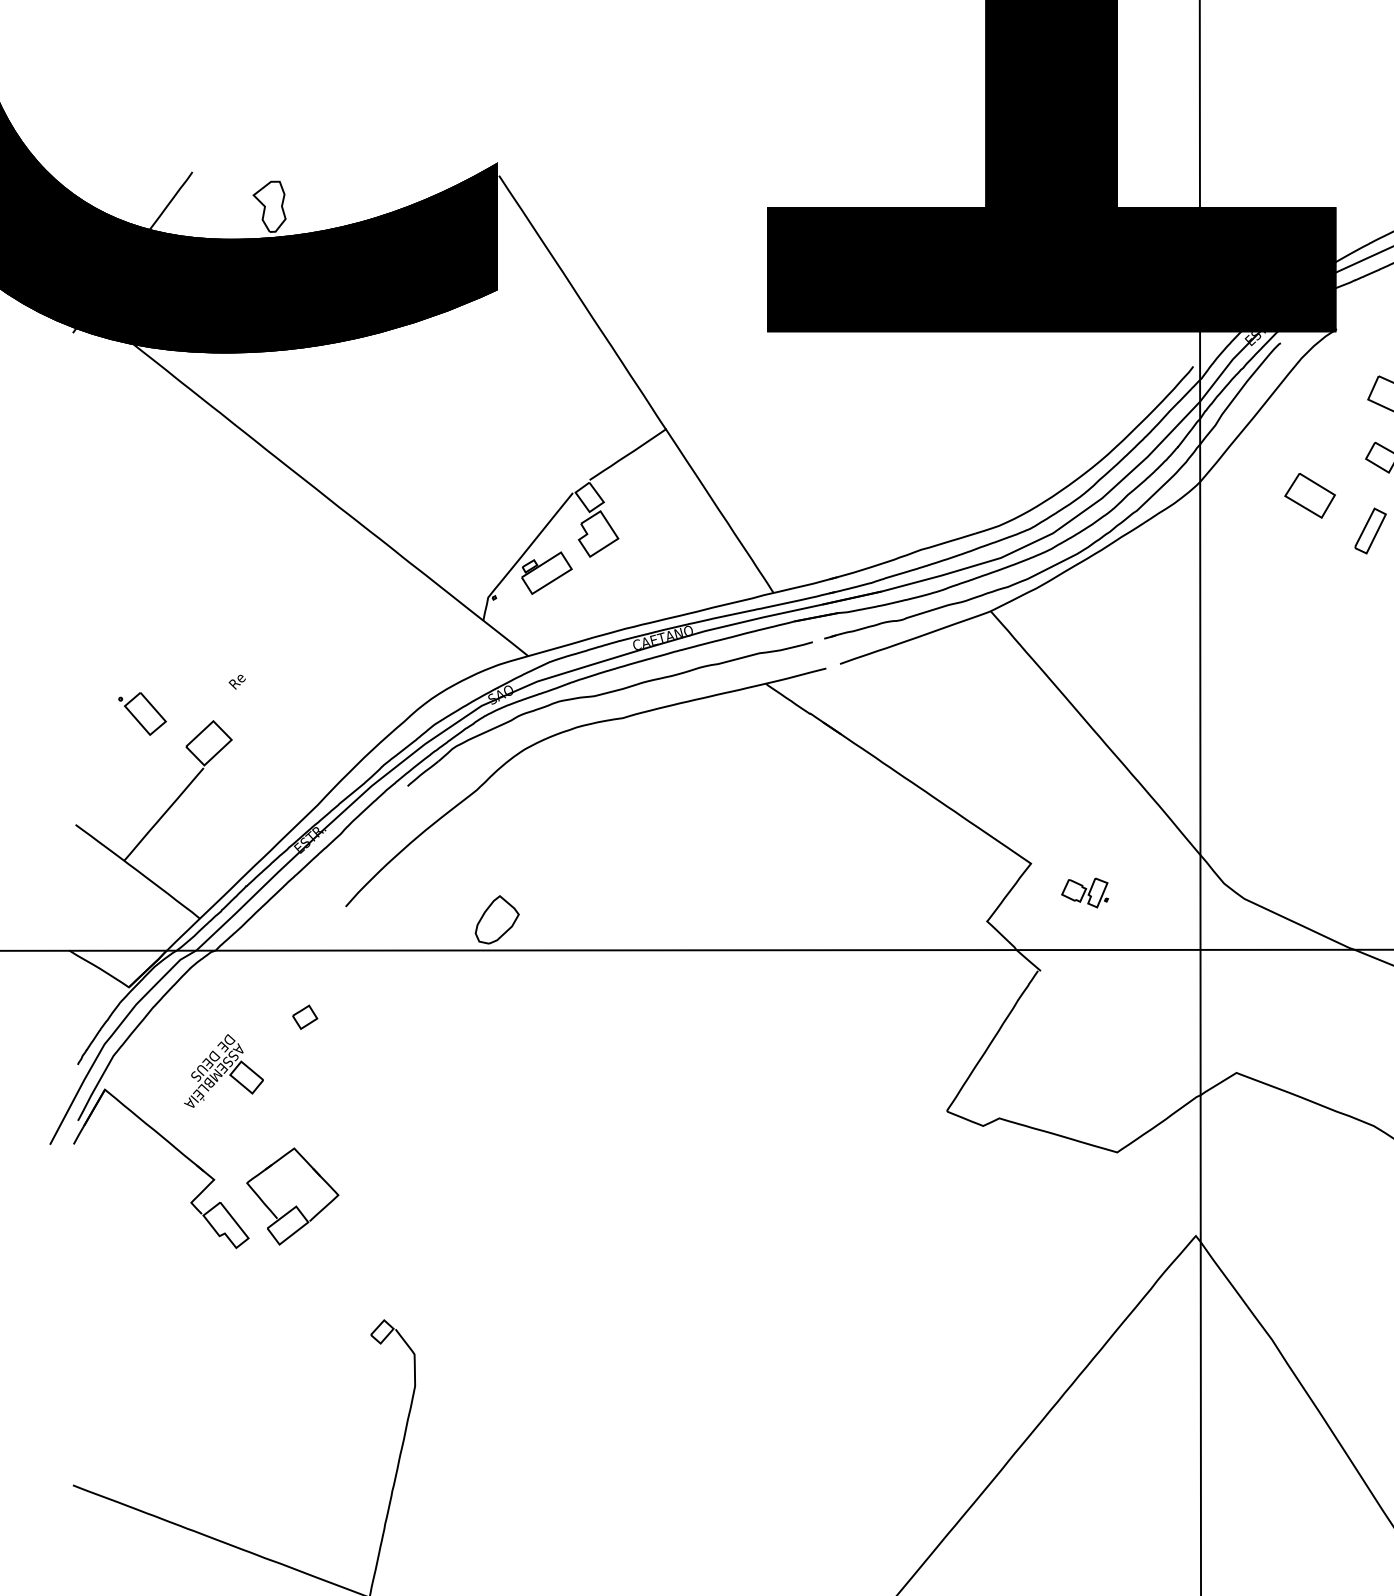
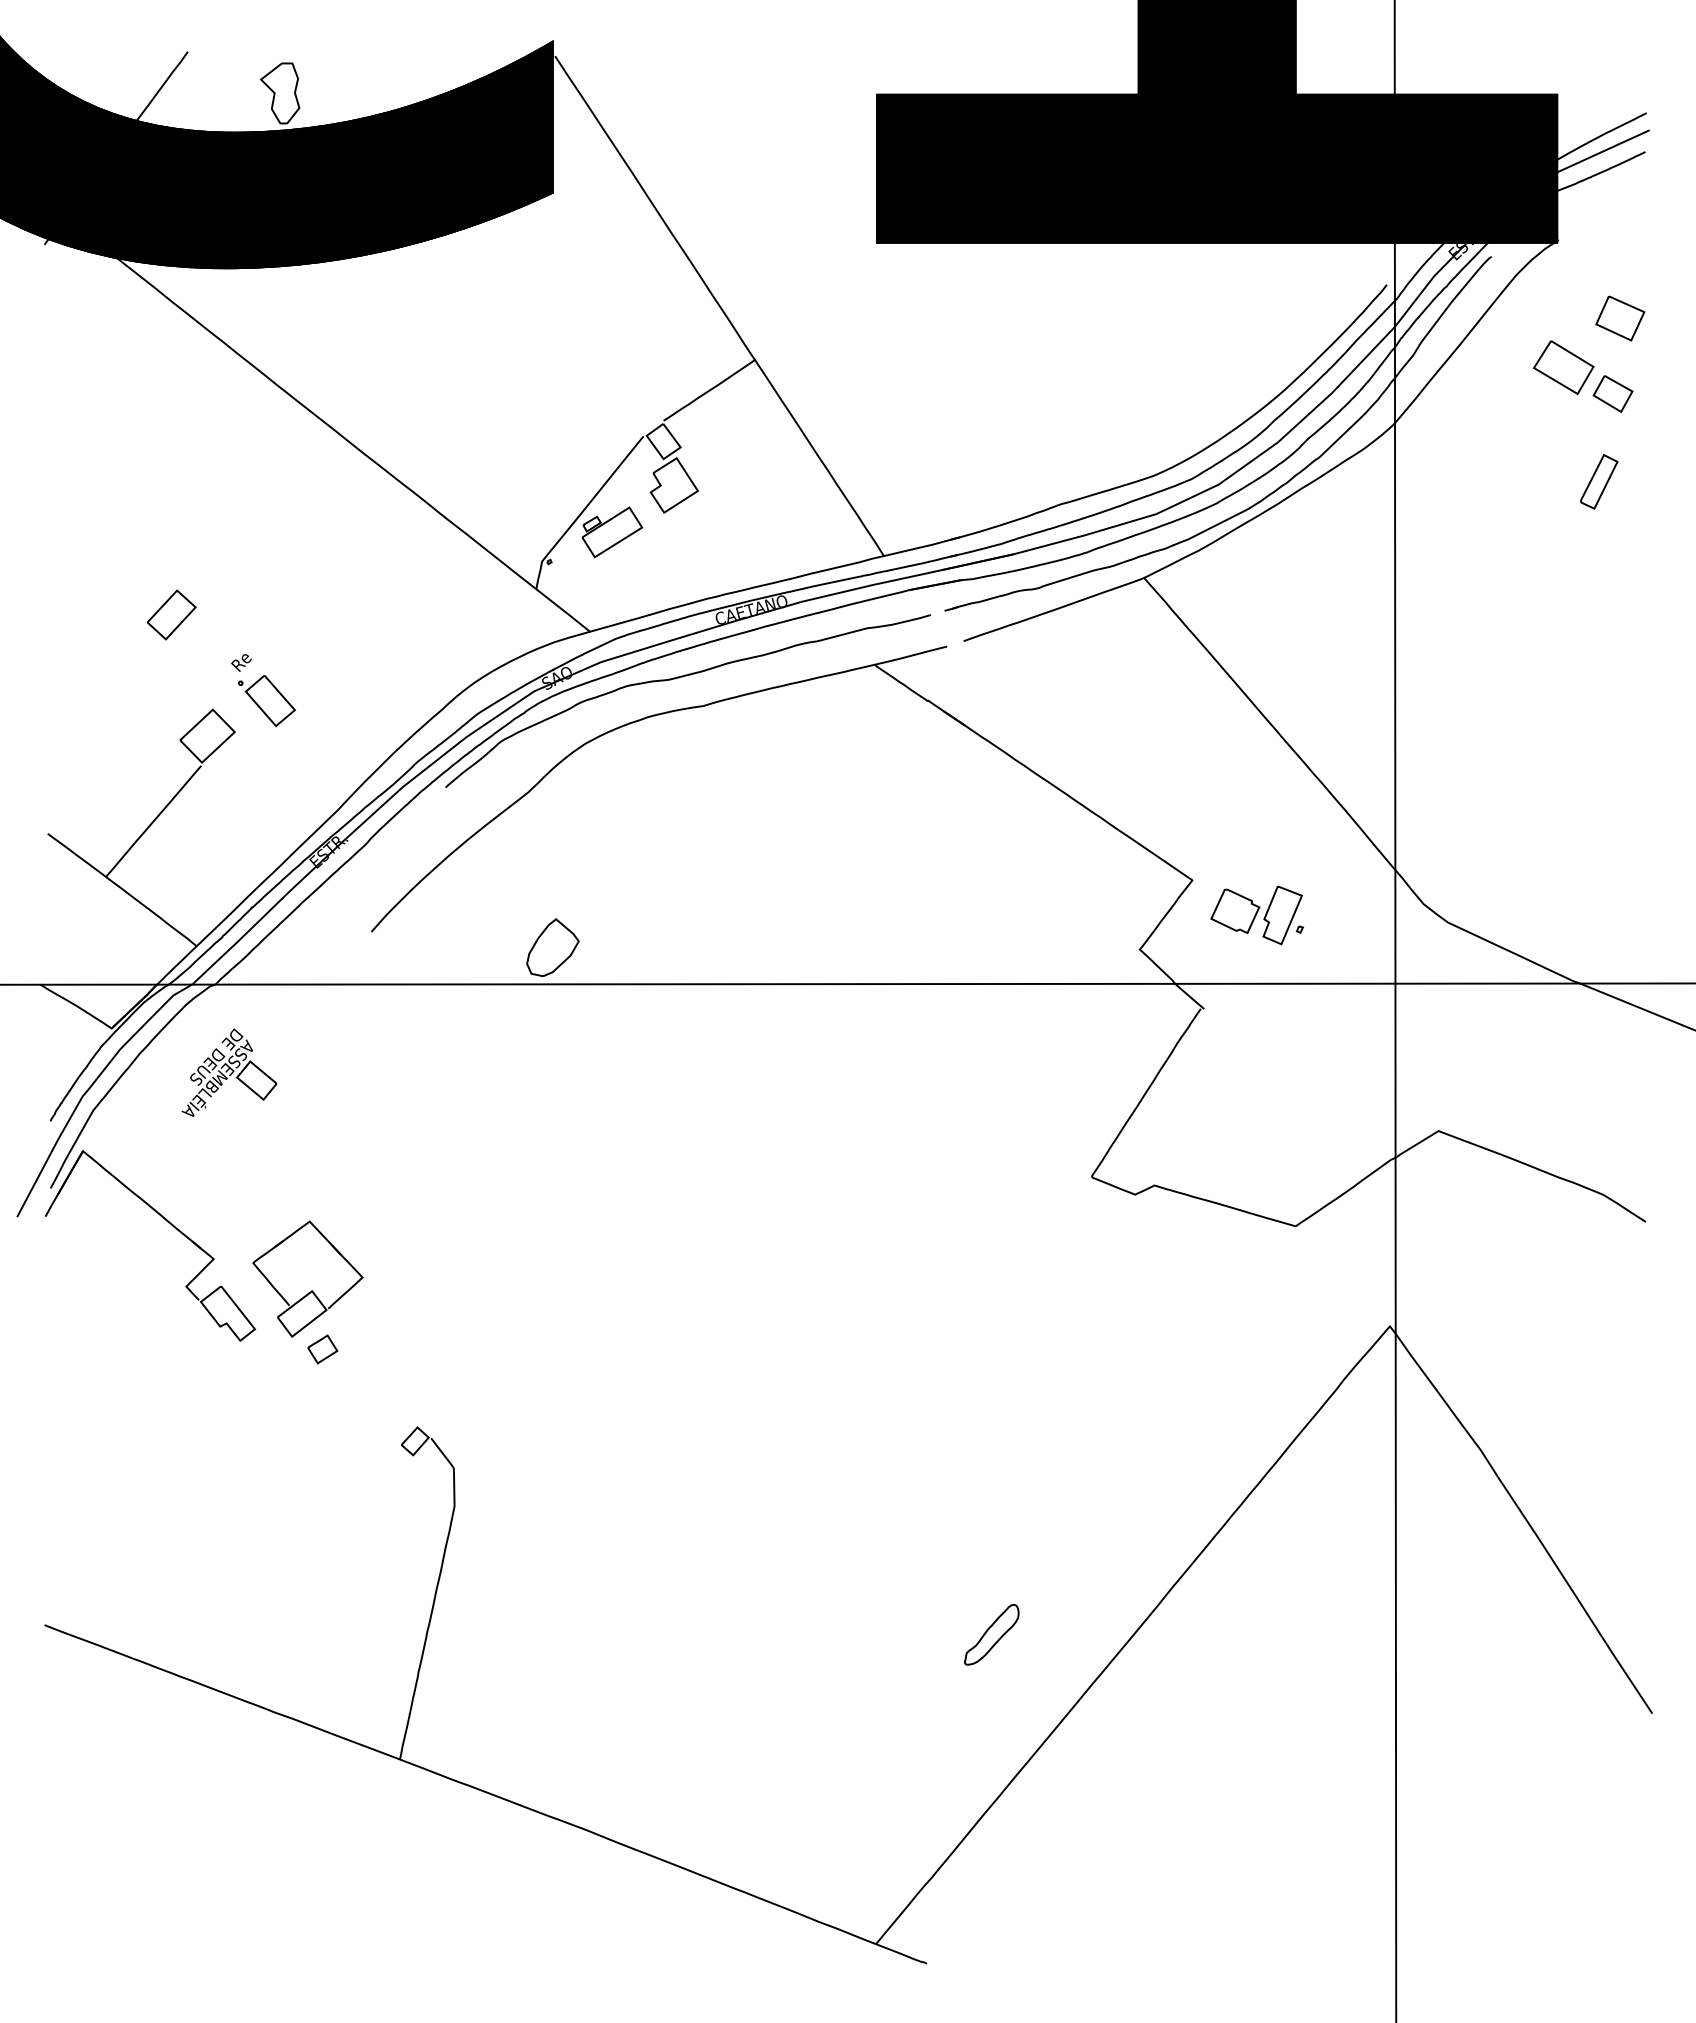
part: (1309, 495) -> (1563, 367), moved
part: (178, 641) -> (171, 614), added
part: (142, 713) -> (266, 700), moved
part: (1084, 892) -> (1256, 915), size x1.67
part: (304, 1017) -> (322, 1349), moved
part: (223, 1070) -> (229, 1072), moved
part: (863, 1493) -> (991, 1634), added

